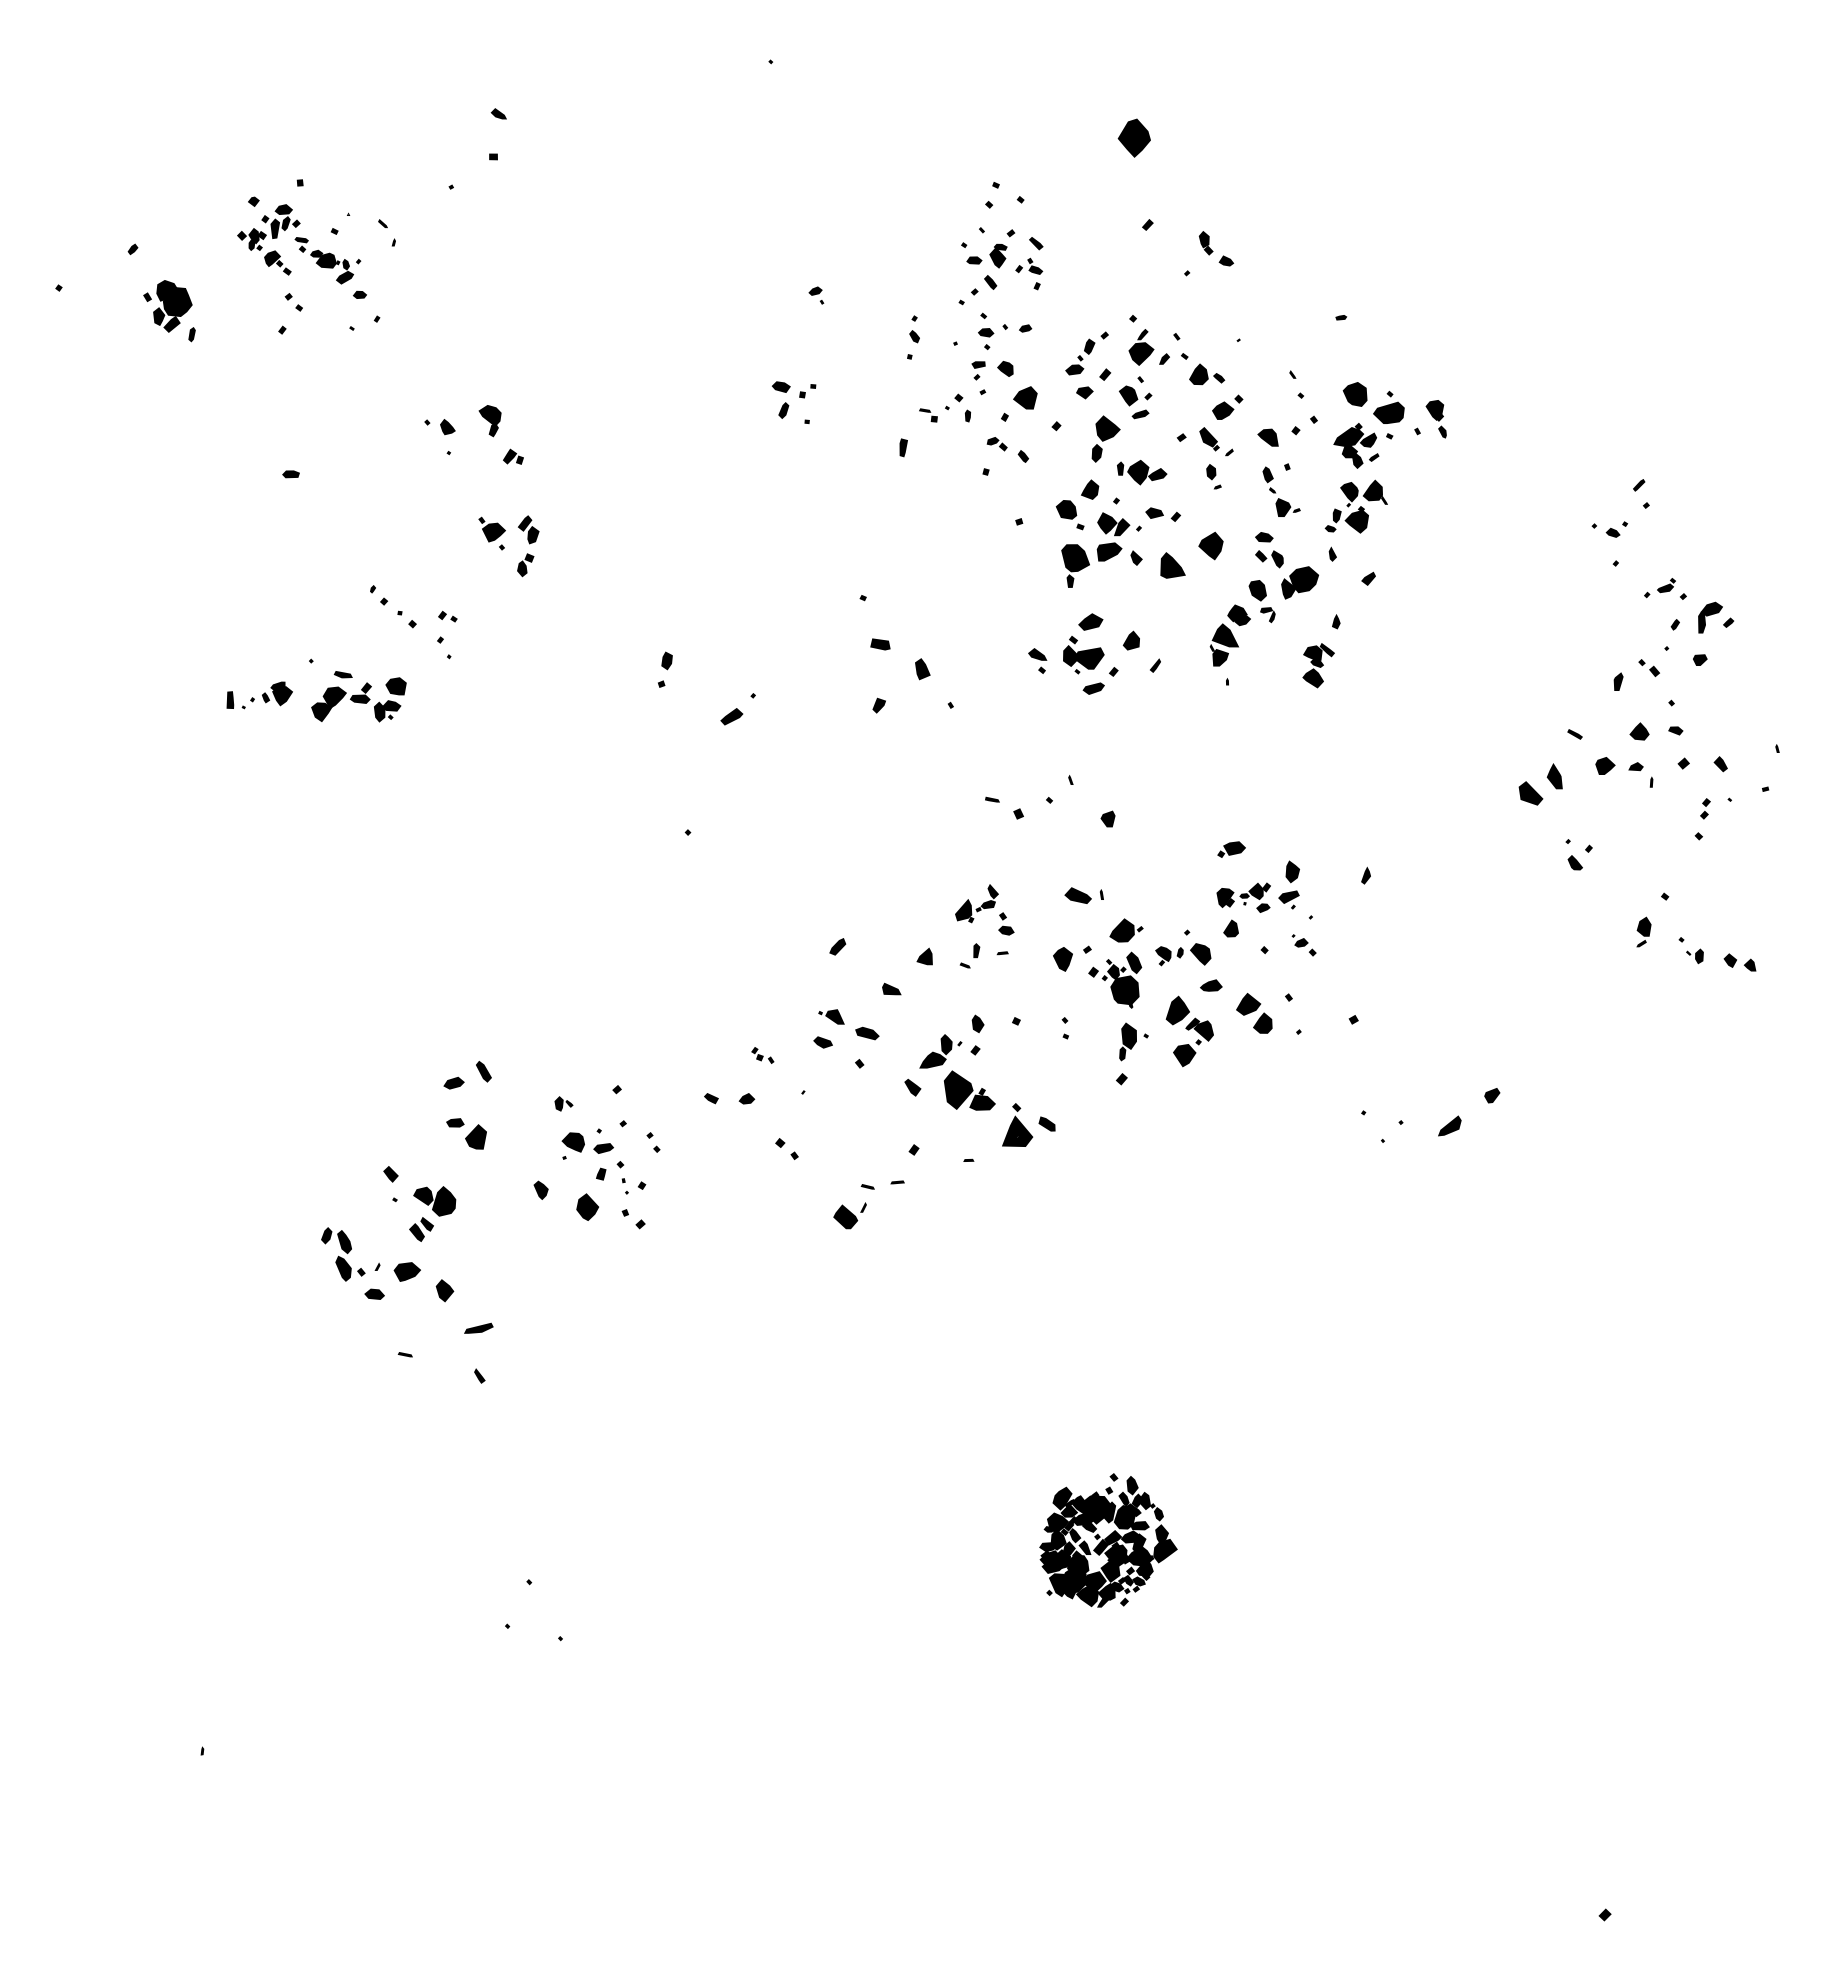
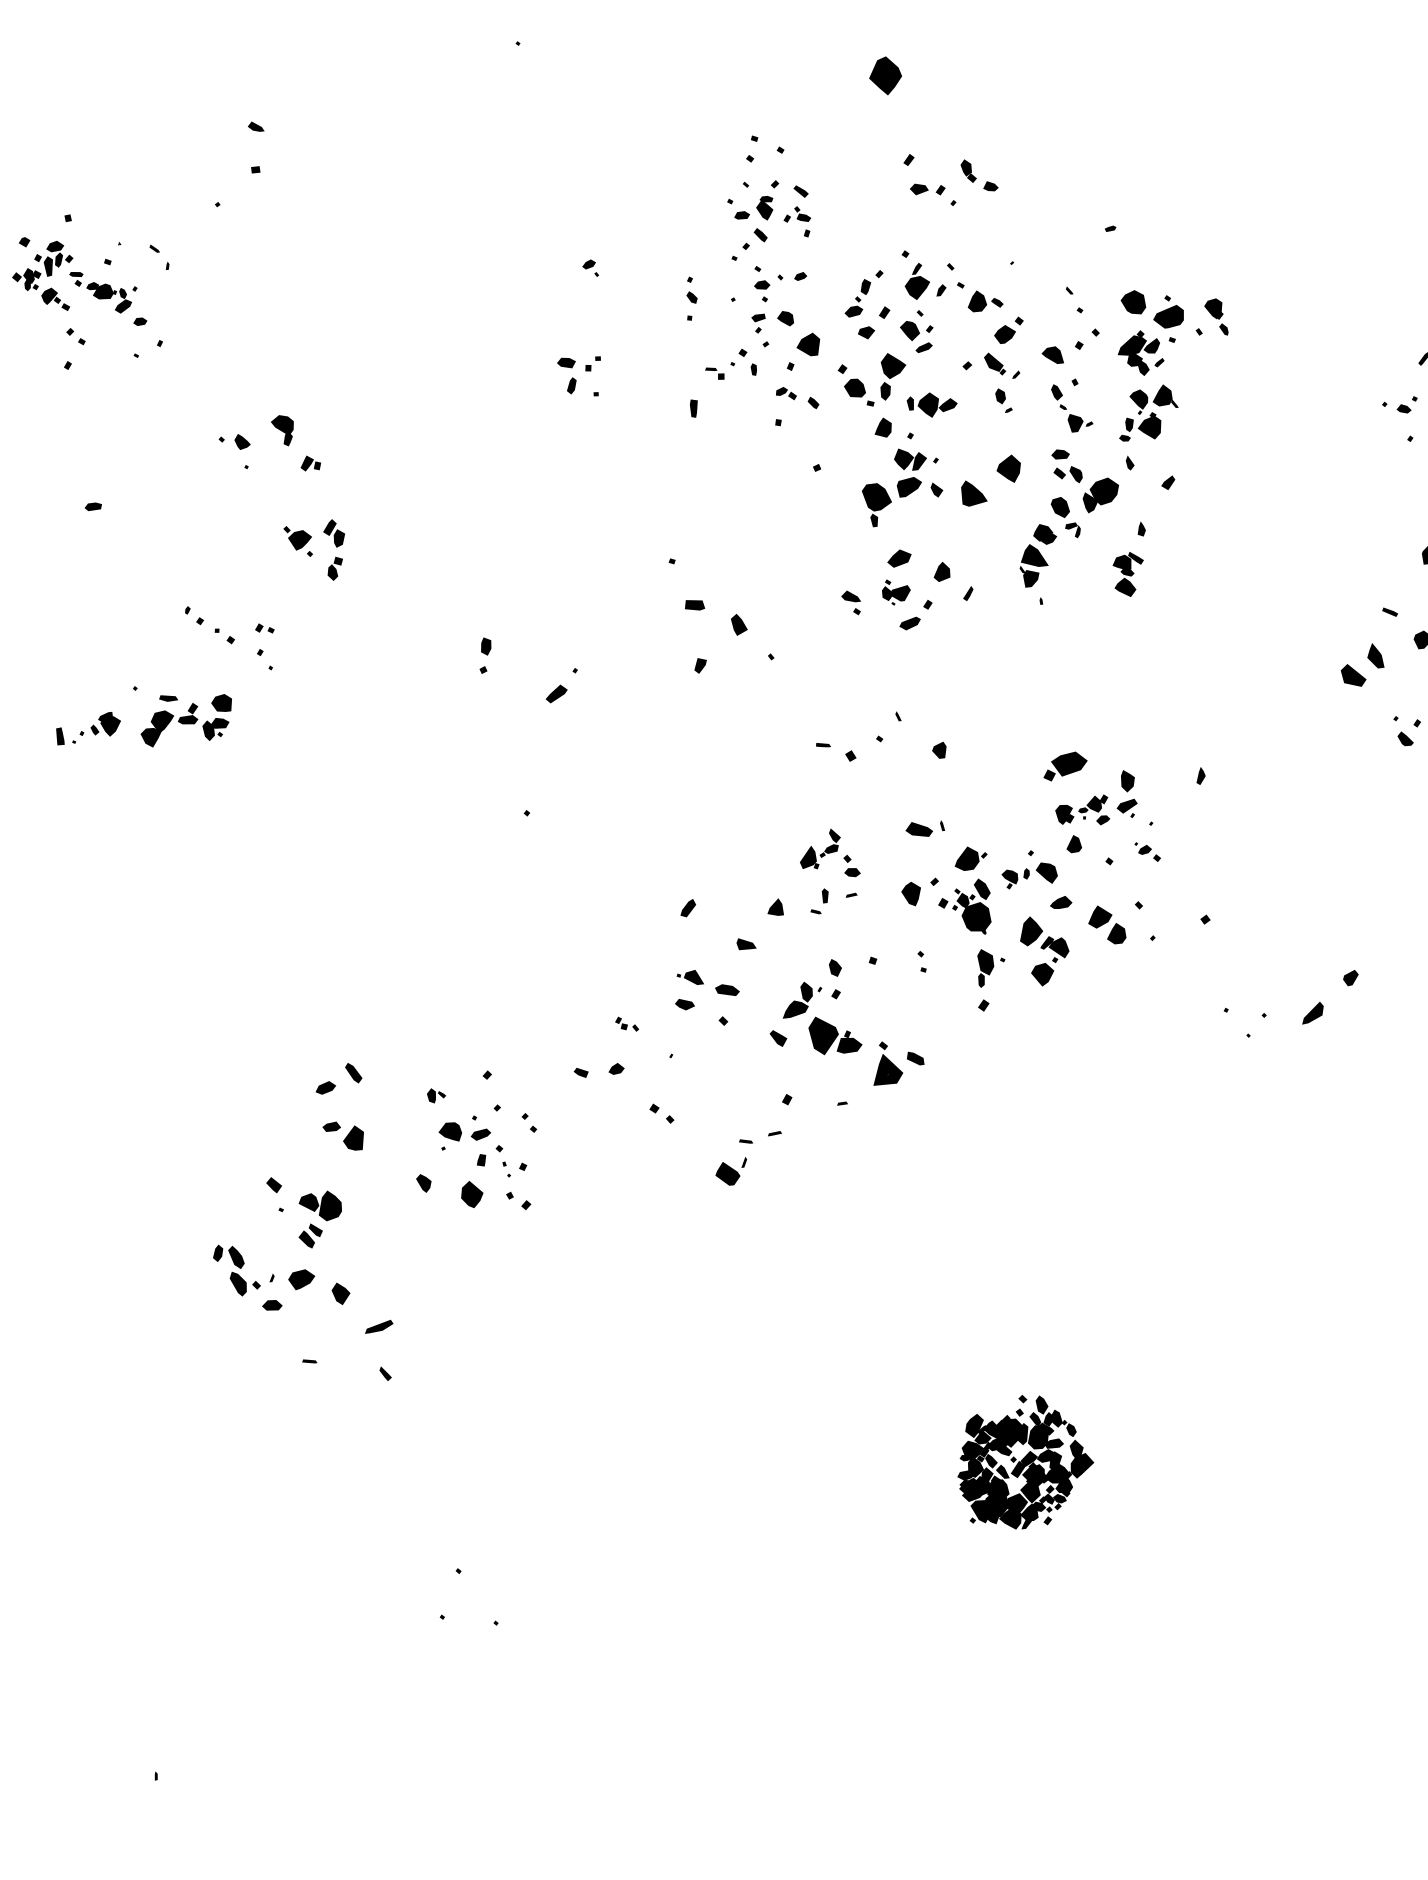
part: (1162, 514) -> (927, 189), moved
part: (1069, 515) -> (858, 393), moved
part: (1083, 655) -> (896, 592), size x0.7
part: (1231, 849) -> (1064, 766), size x1.6

